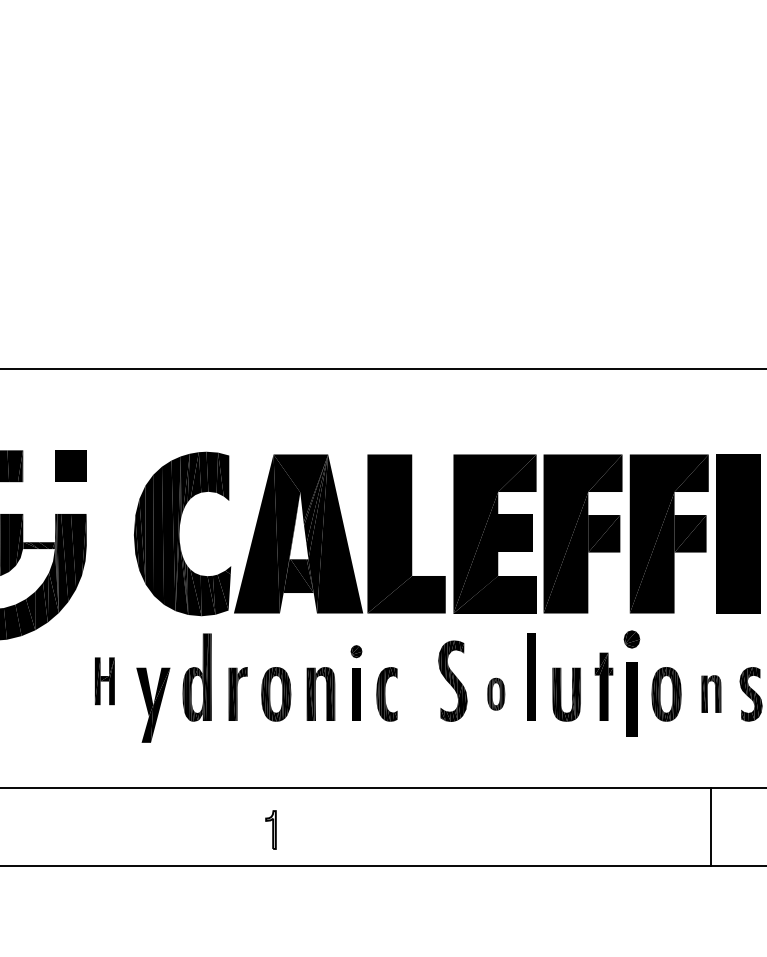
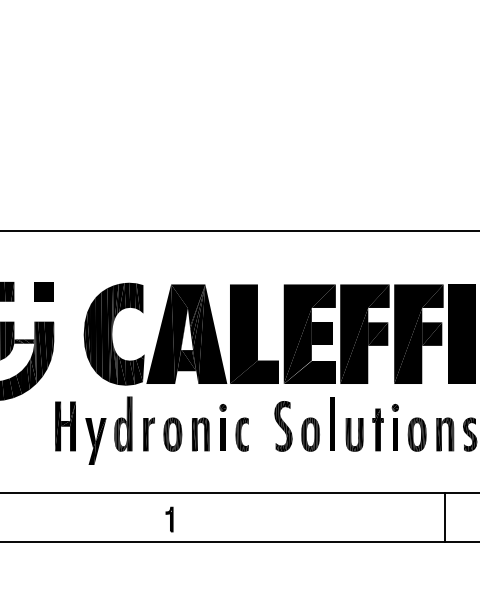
part: (104, 681) -> (65, 426), size x1.67
part: (630, 681) -> (394, 426), size x0.71
part: (496, 694) -> (310, 434), size x1.67
part: (711, 694) -> (445, 434), size x1.43

